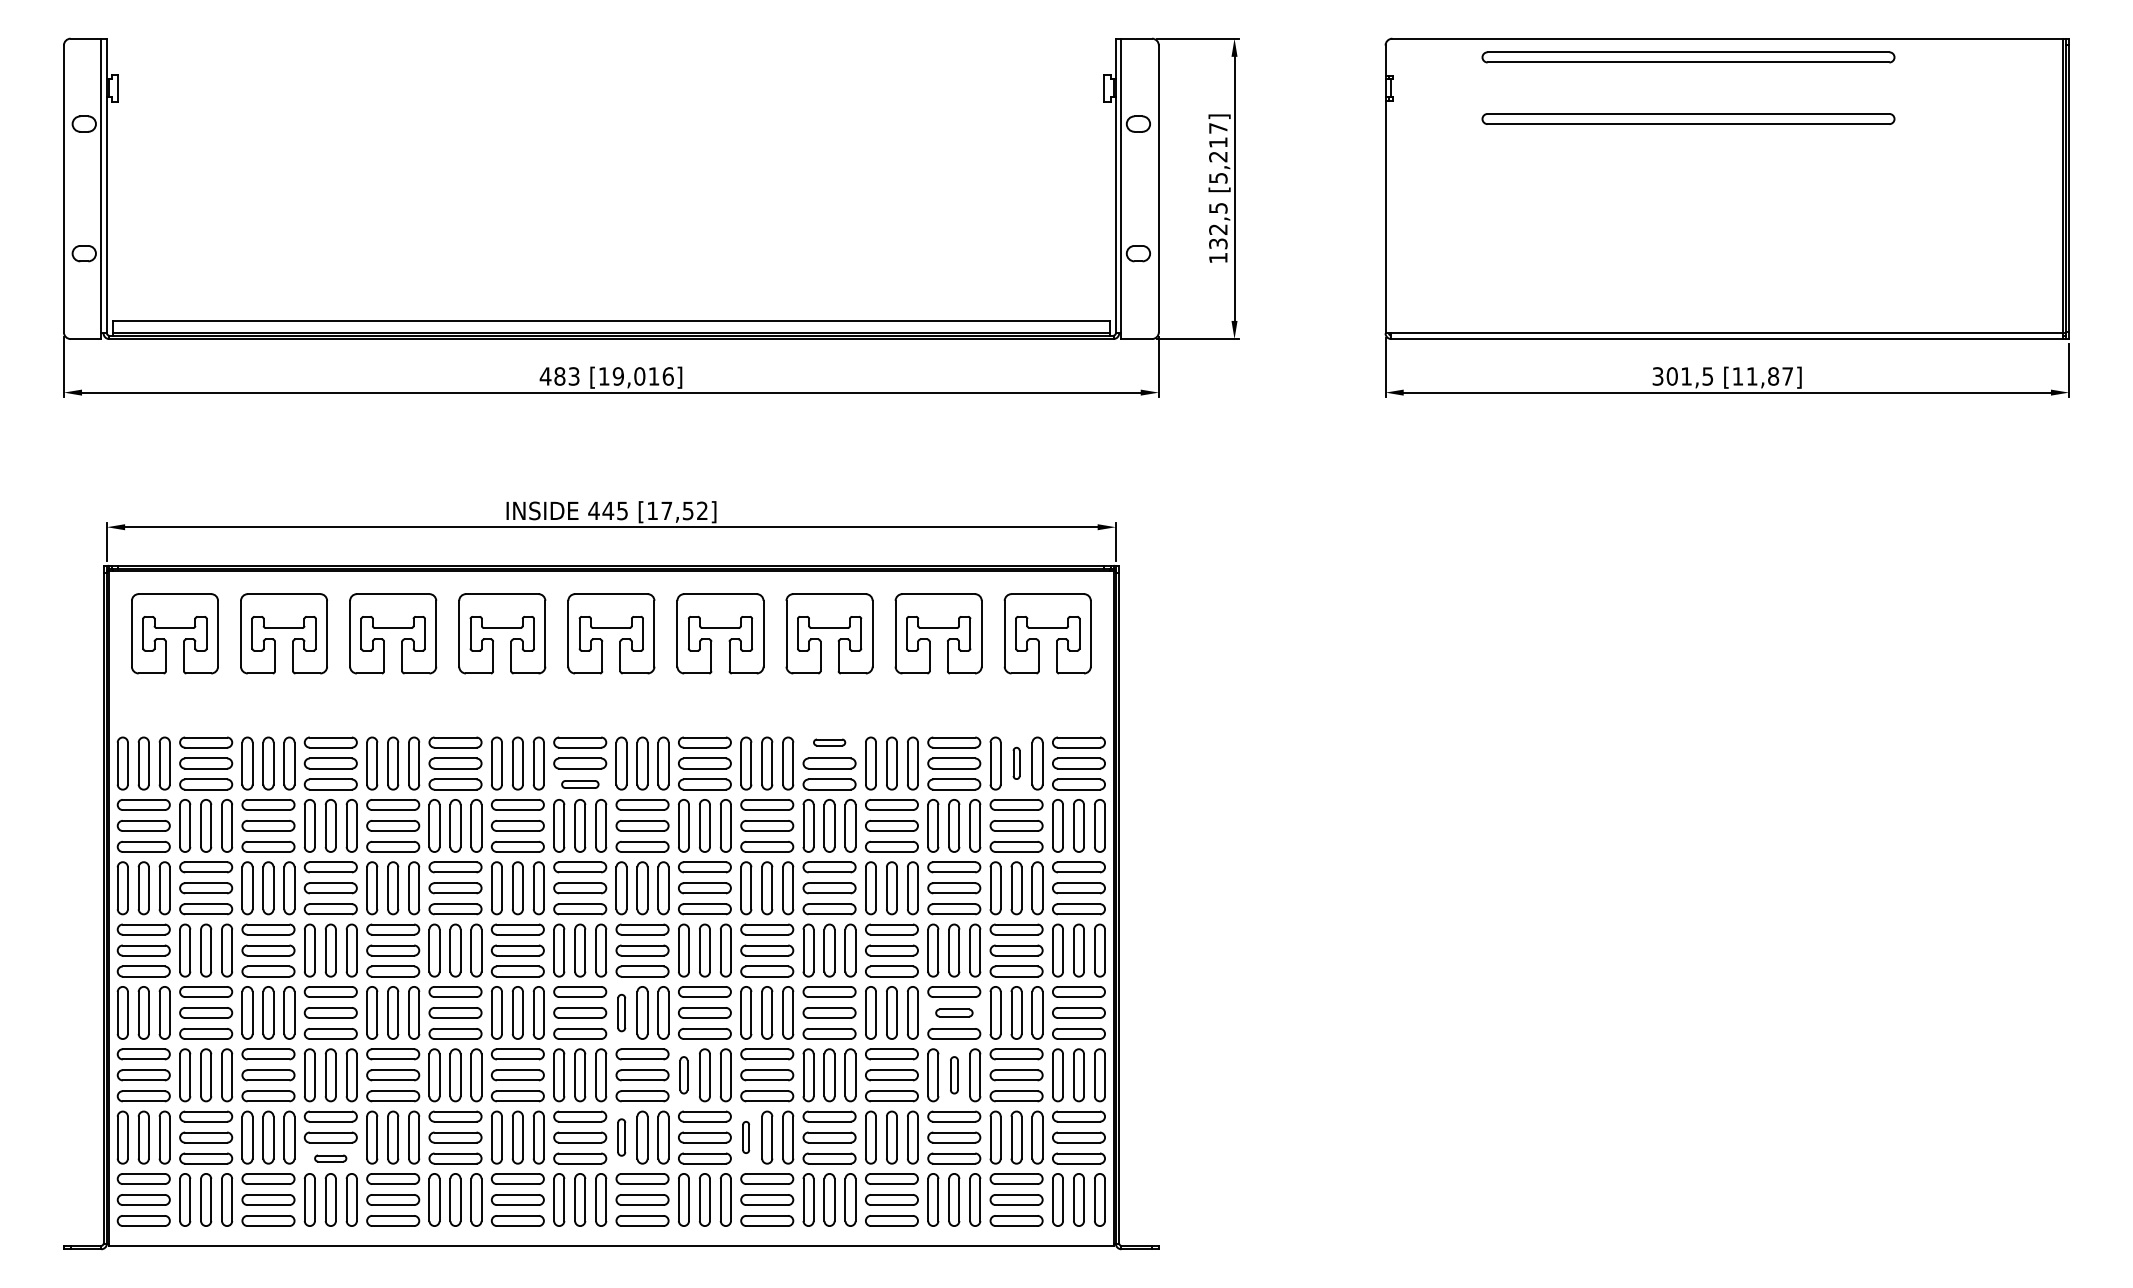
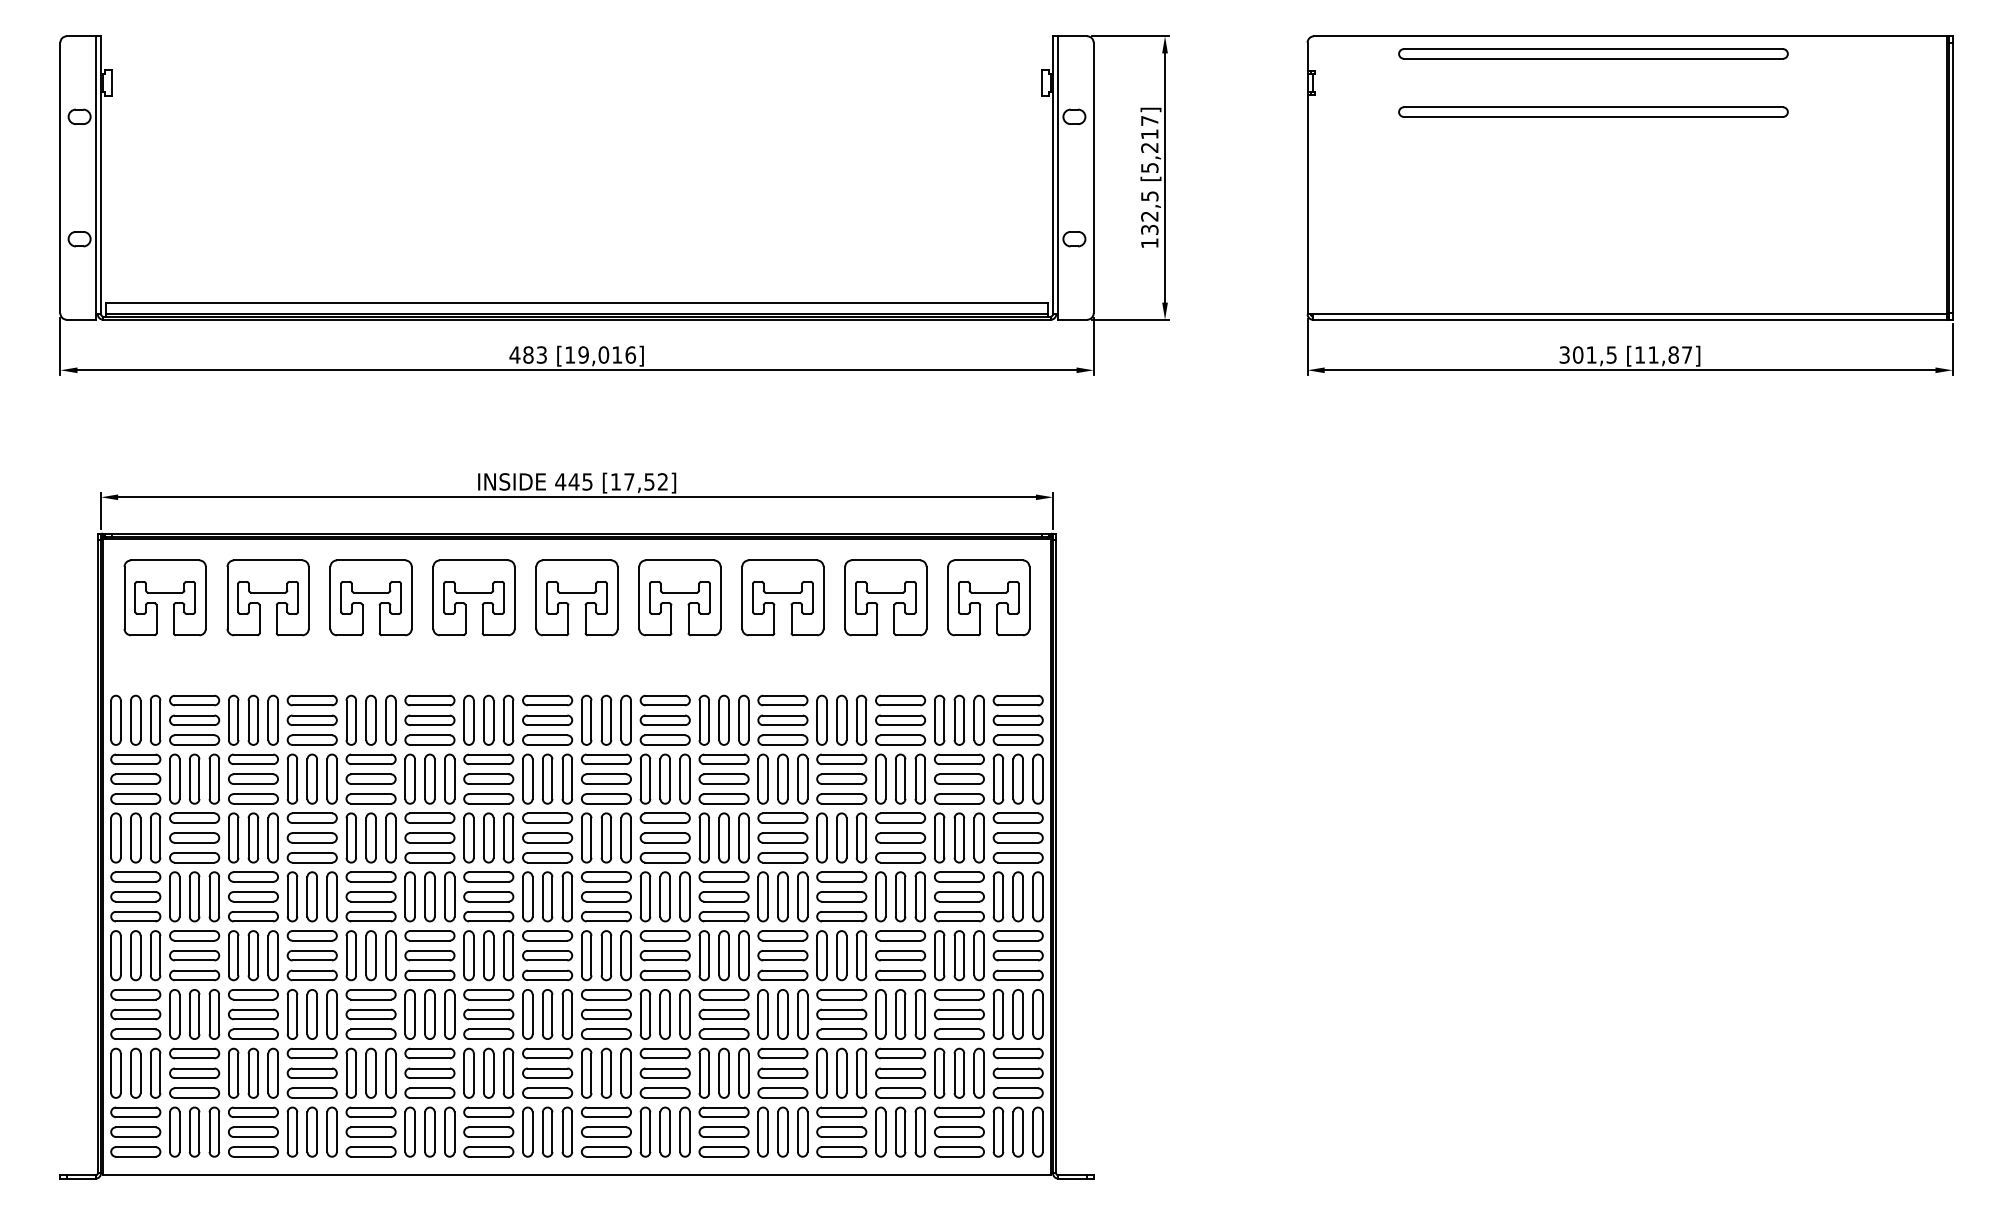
part: (829, 742) -> (782, 700), size x1.67
part: (1016, 762) -> (959, 719), size x1.67
part: (580, 783) -> (547, 739), size x1.43
part: (621, 1012) -> (586, 955), size x1.43
part: (954, 1012) -> (900, 955), size x1.43
part: (683, 1075) -> (645, 1014), size x1.43
part: (954, 1075) -> (900, 1014), size x1.43
part: (621, 1136) -> (586, 1072), size x1.43
part: (745, 1136) -> (703, 1072), size x1.67
part: (330, 1157) -> (311, 1092), size x1.67

